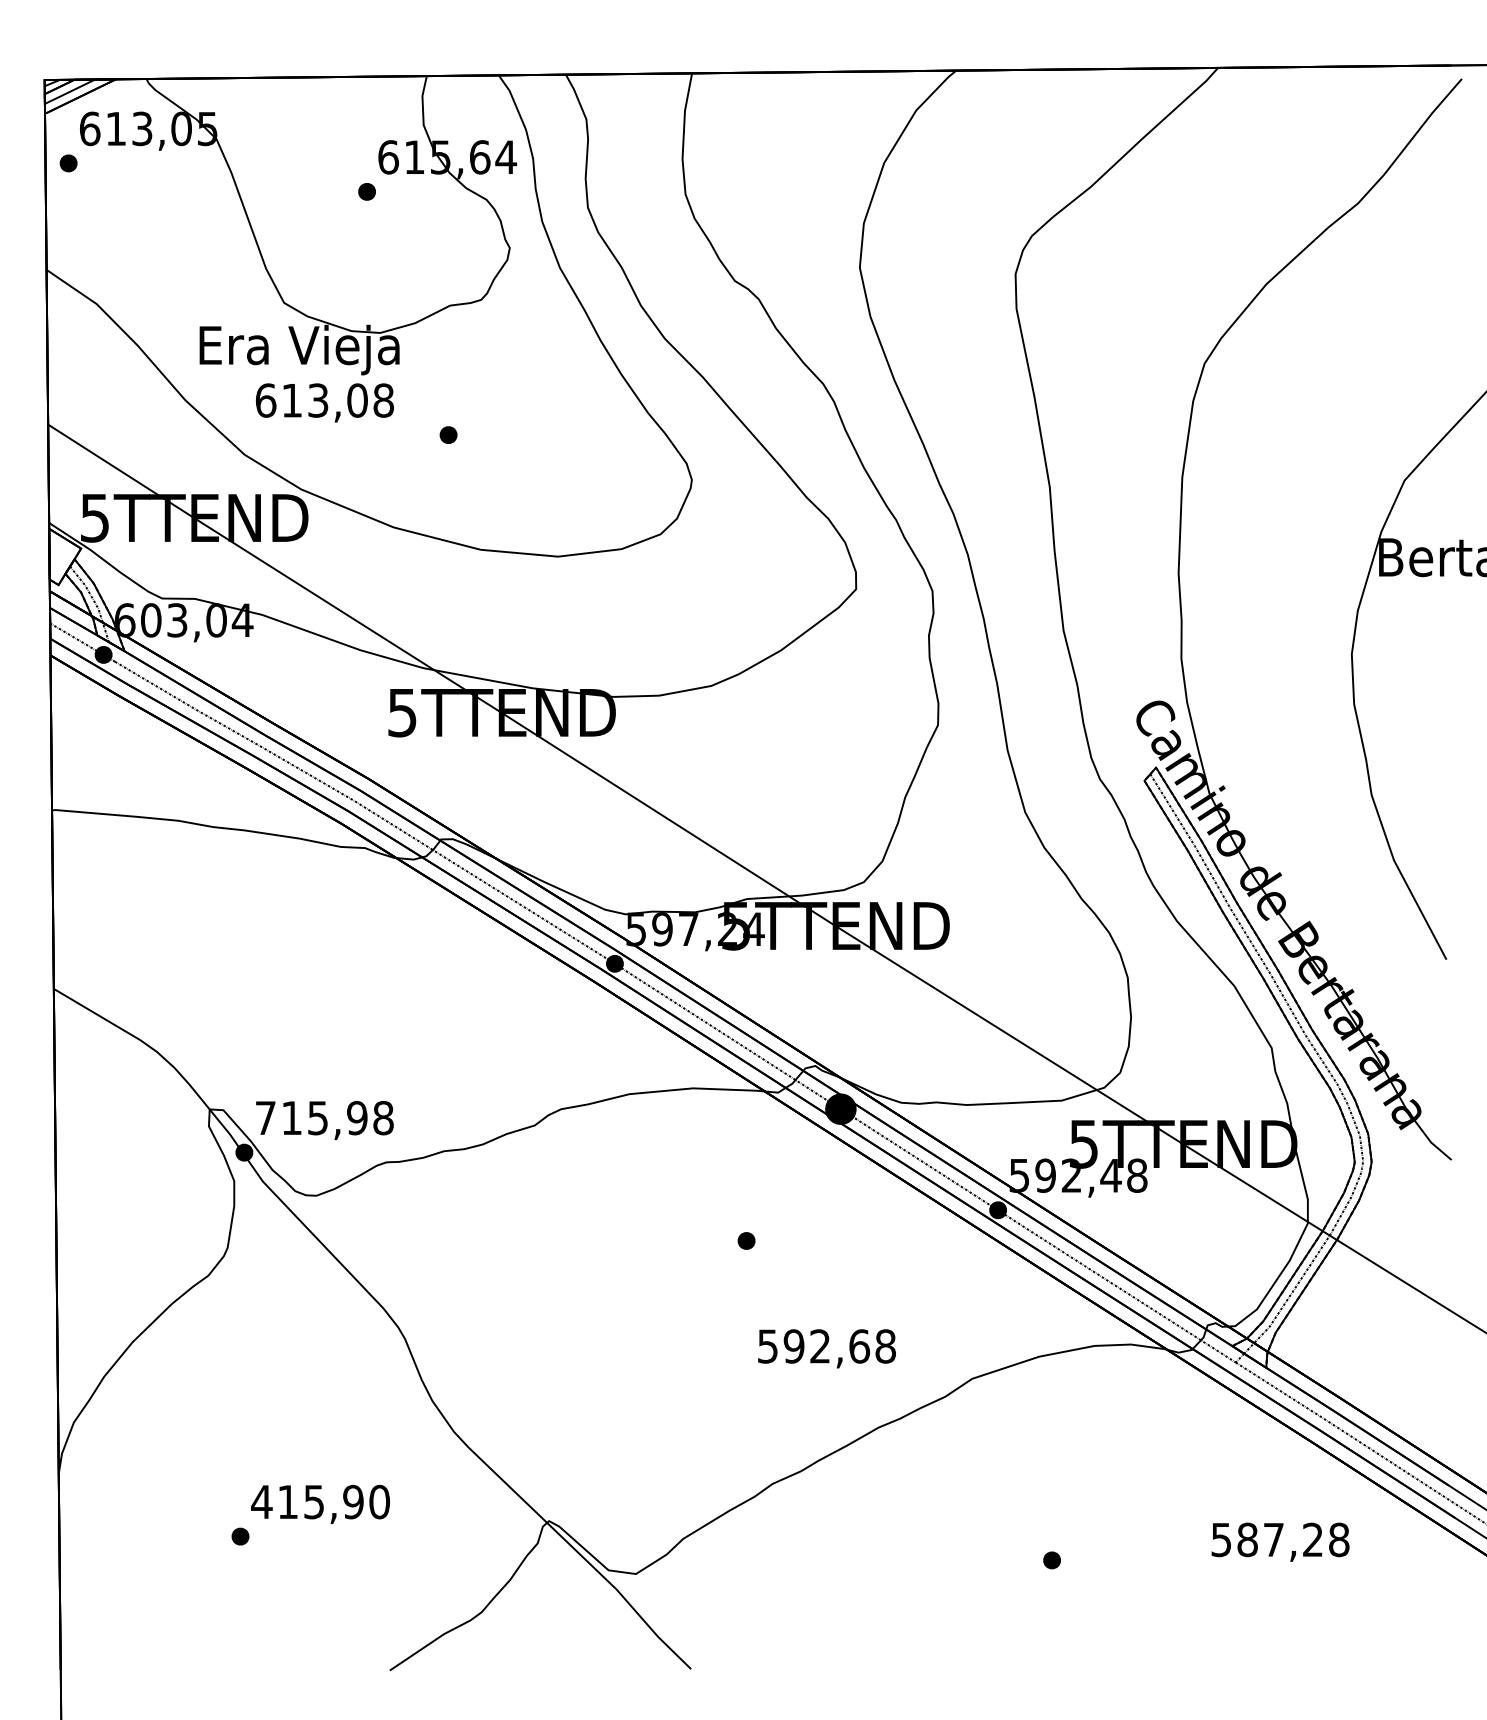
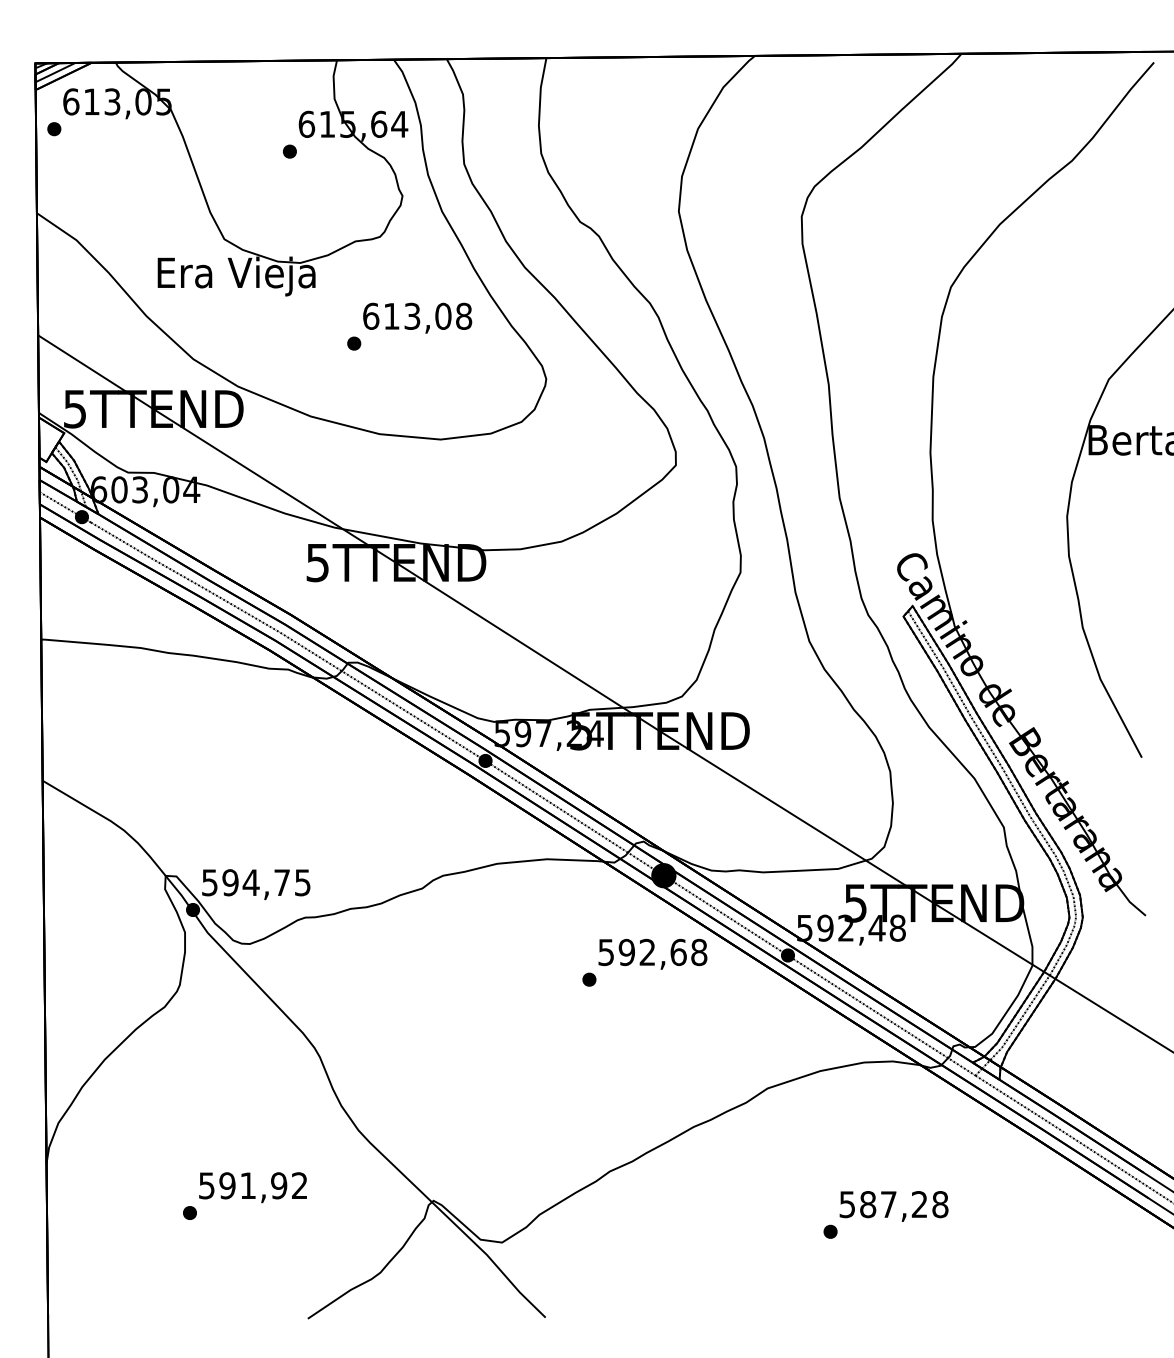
text: (324, 402) -> (417, 317), moved
text: (324, 1117) -> (256, 882), 715,98 -> 594,75
text: (826, 1348) -> (652, 954), moved
text: (320, 1501) -> (253, 1185), 415,90 -> 591,92
text: (1280, 1541) -> (894, 1205), moved

